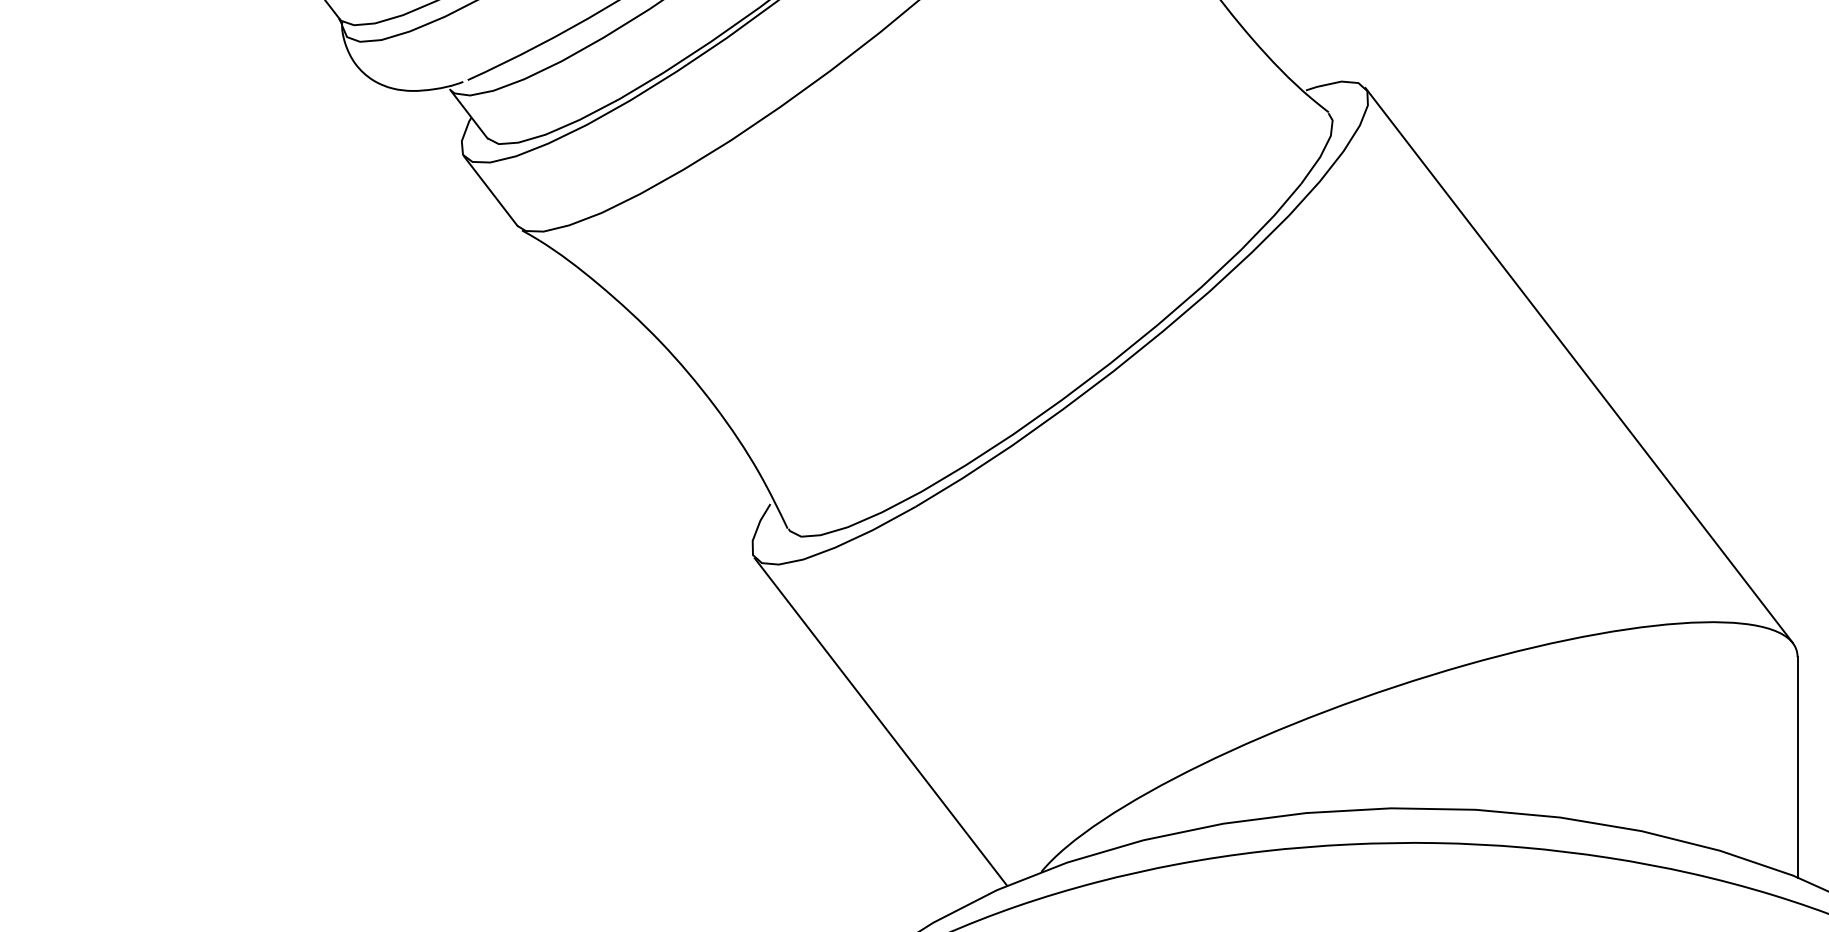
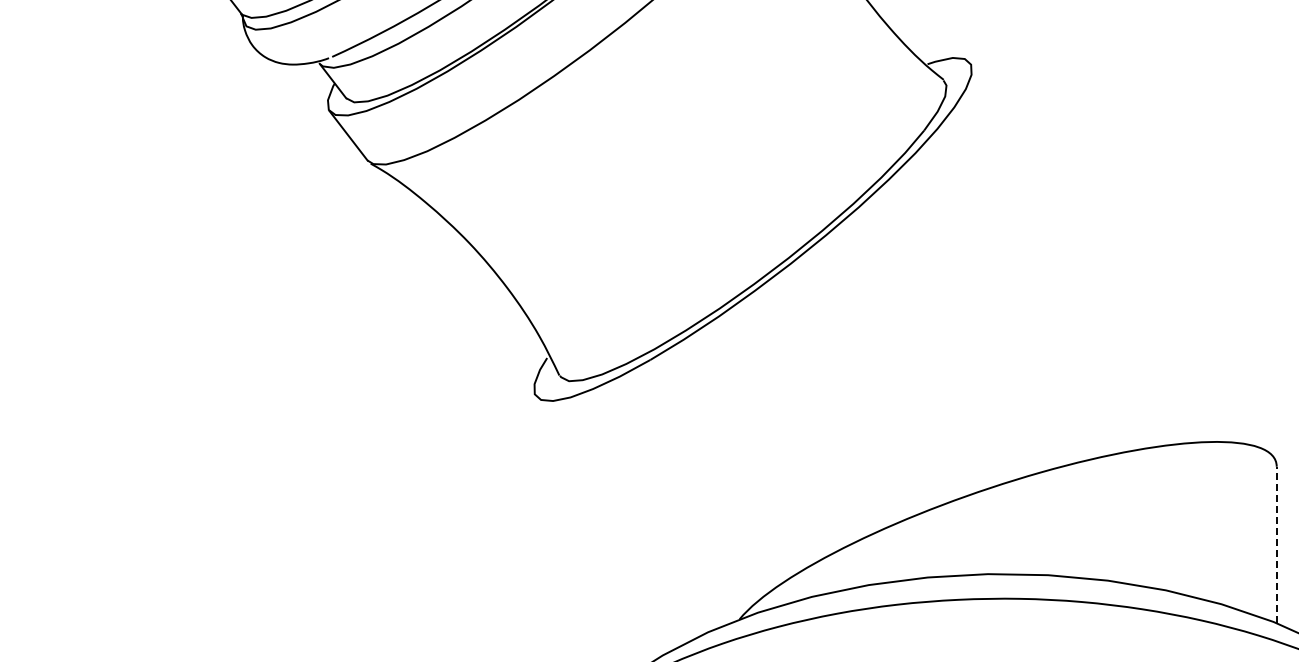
line: (1579, 365) -> (1121, 259), removed
line: (880, 721) -> (625, 512), removed
line: (1797, 766) -> (1276, 544), solid -> dashed

